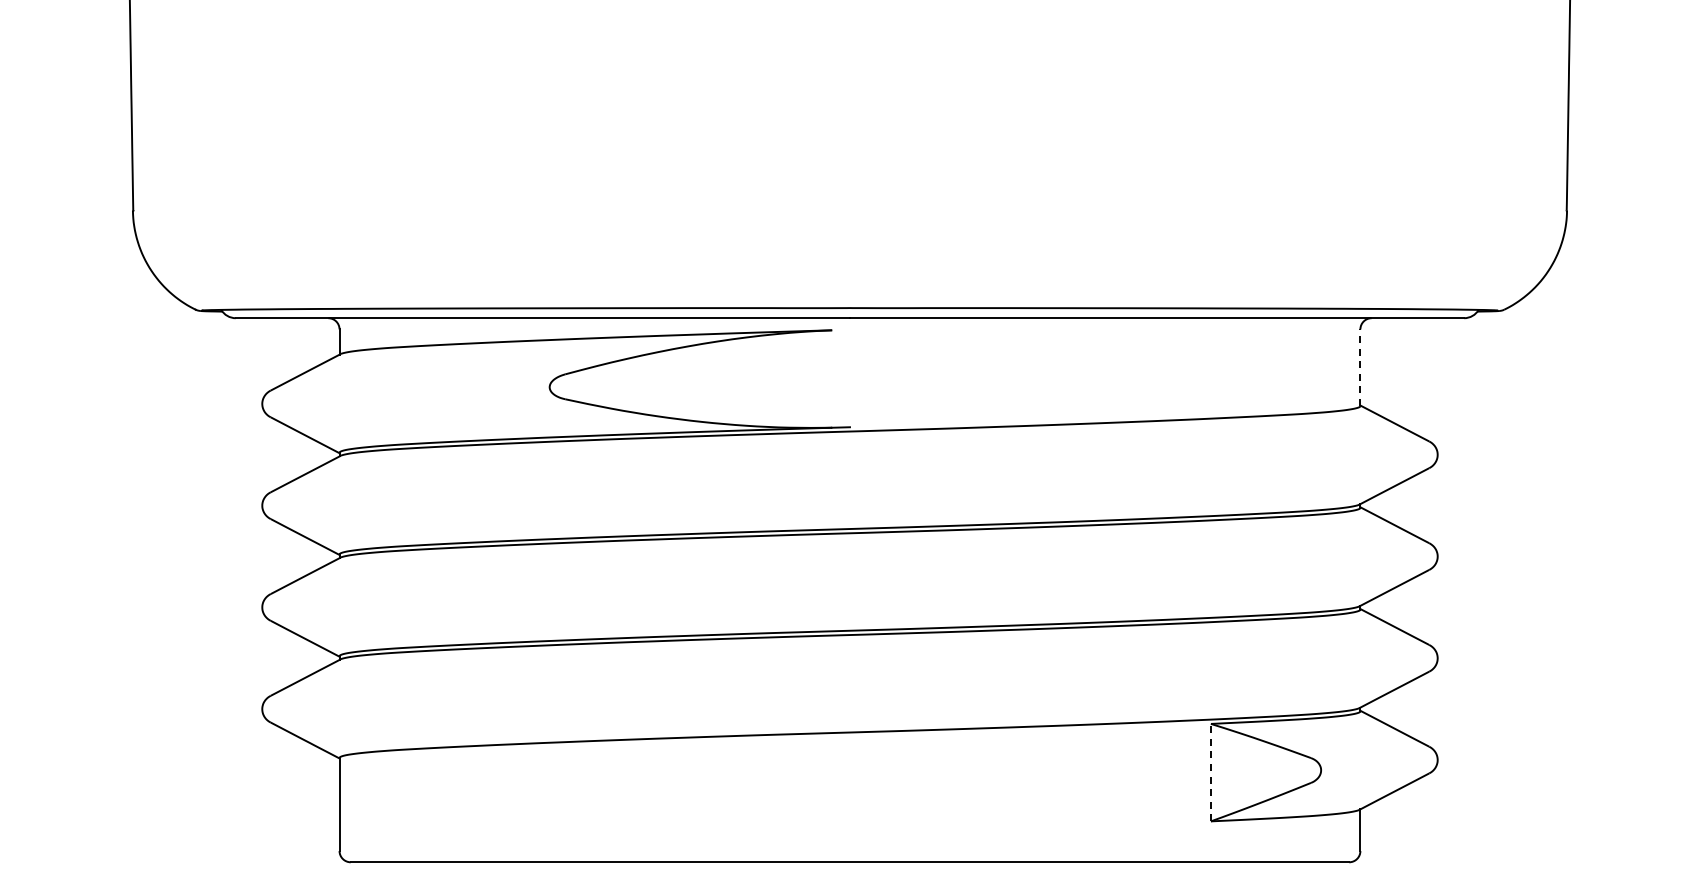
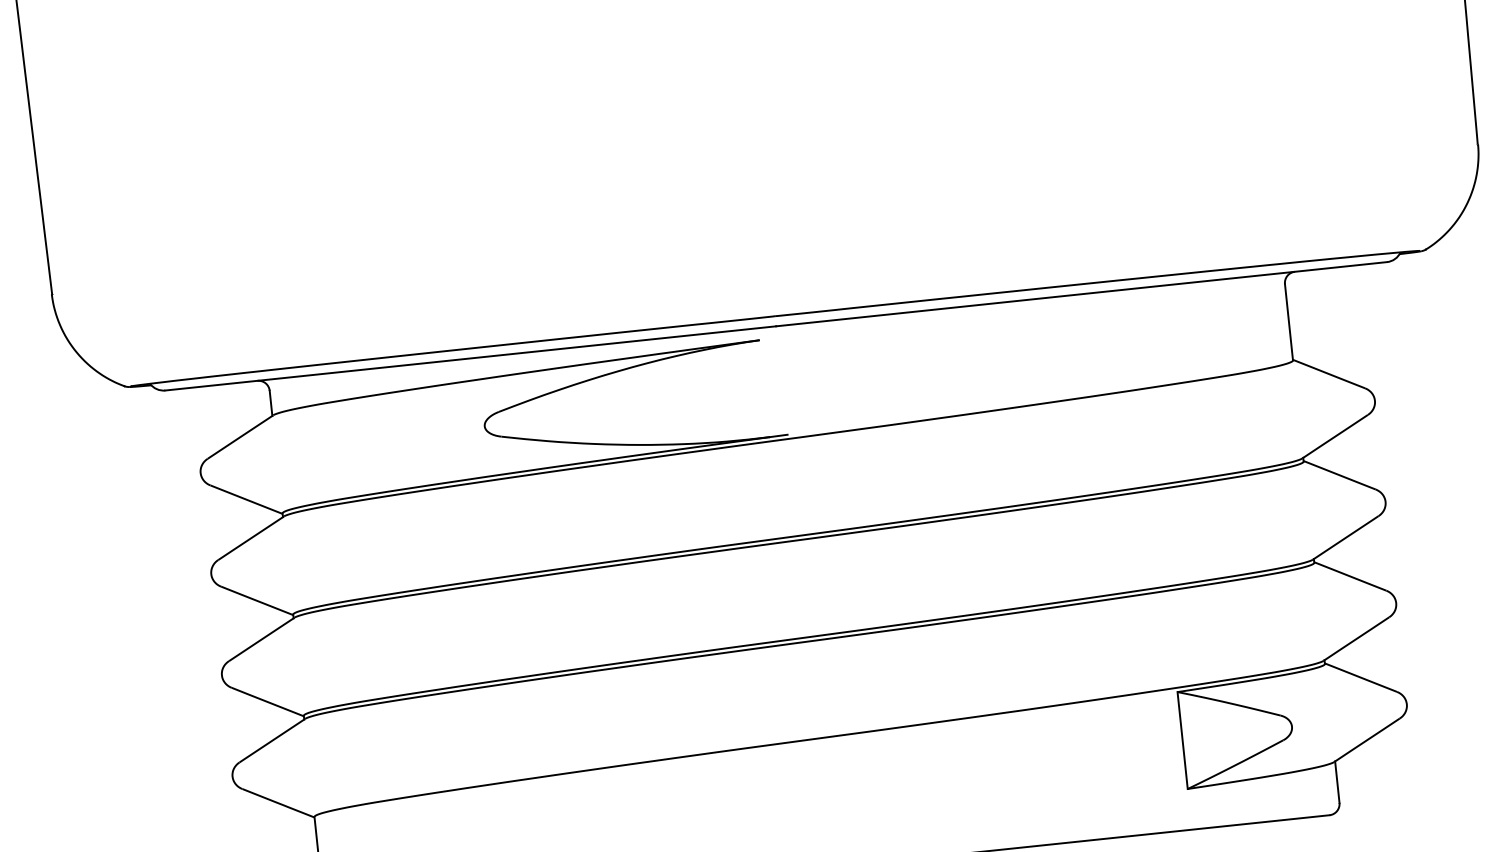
line: (1360, 367) -> (1289, 321), dashed -> solid
line: (1210, 772) -> (1182, 740), dashed -> solid

